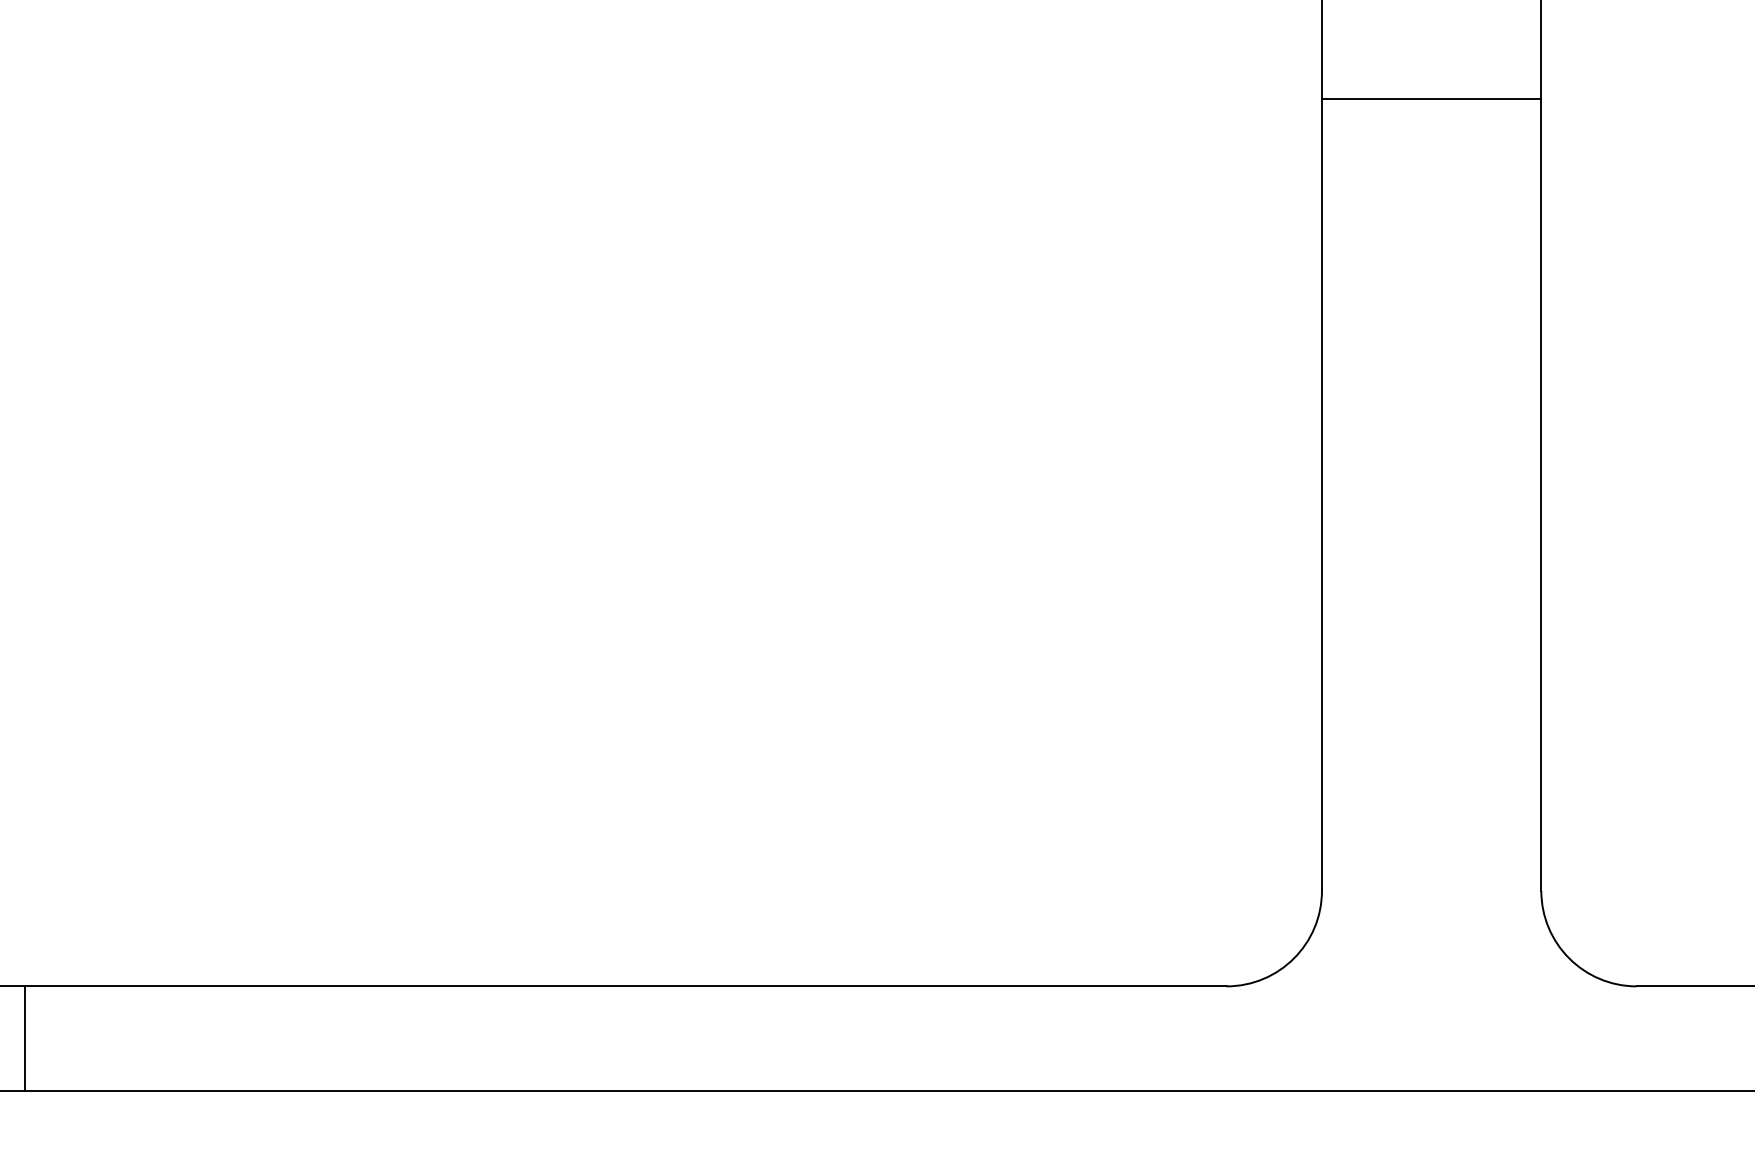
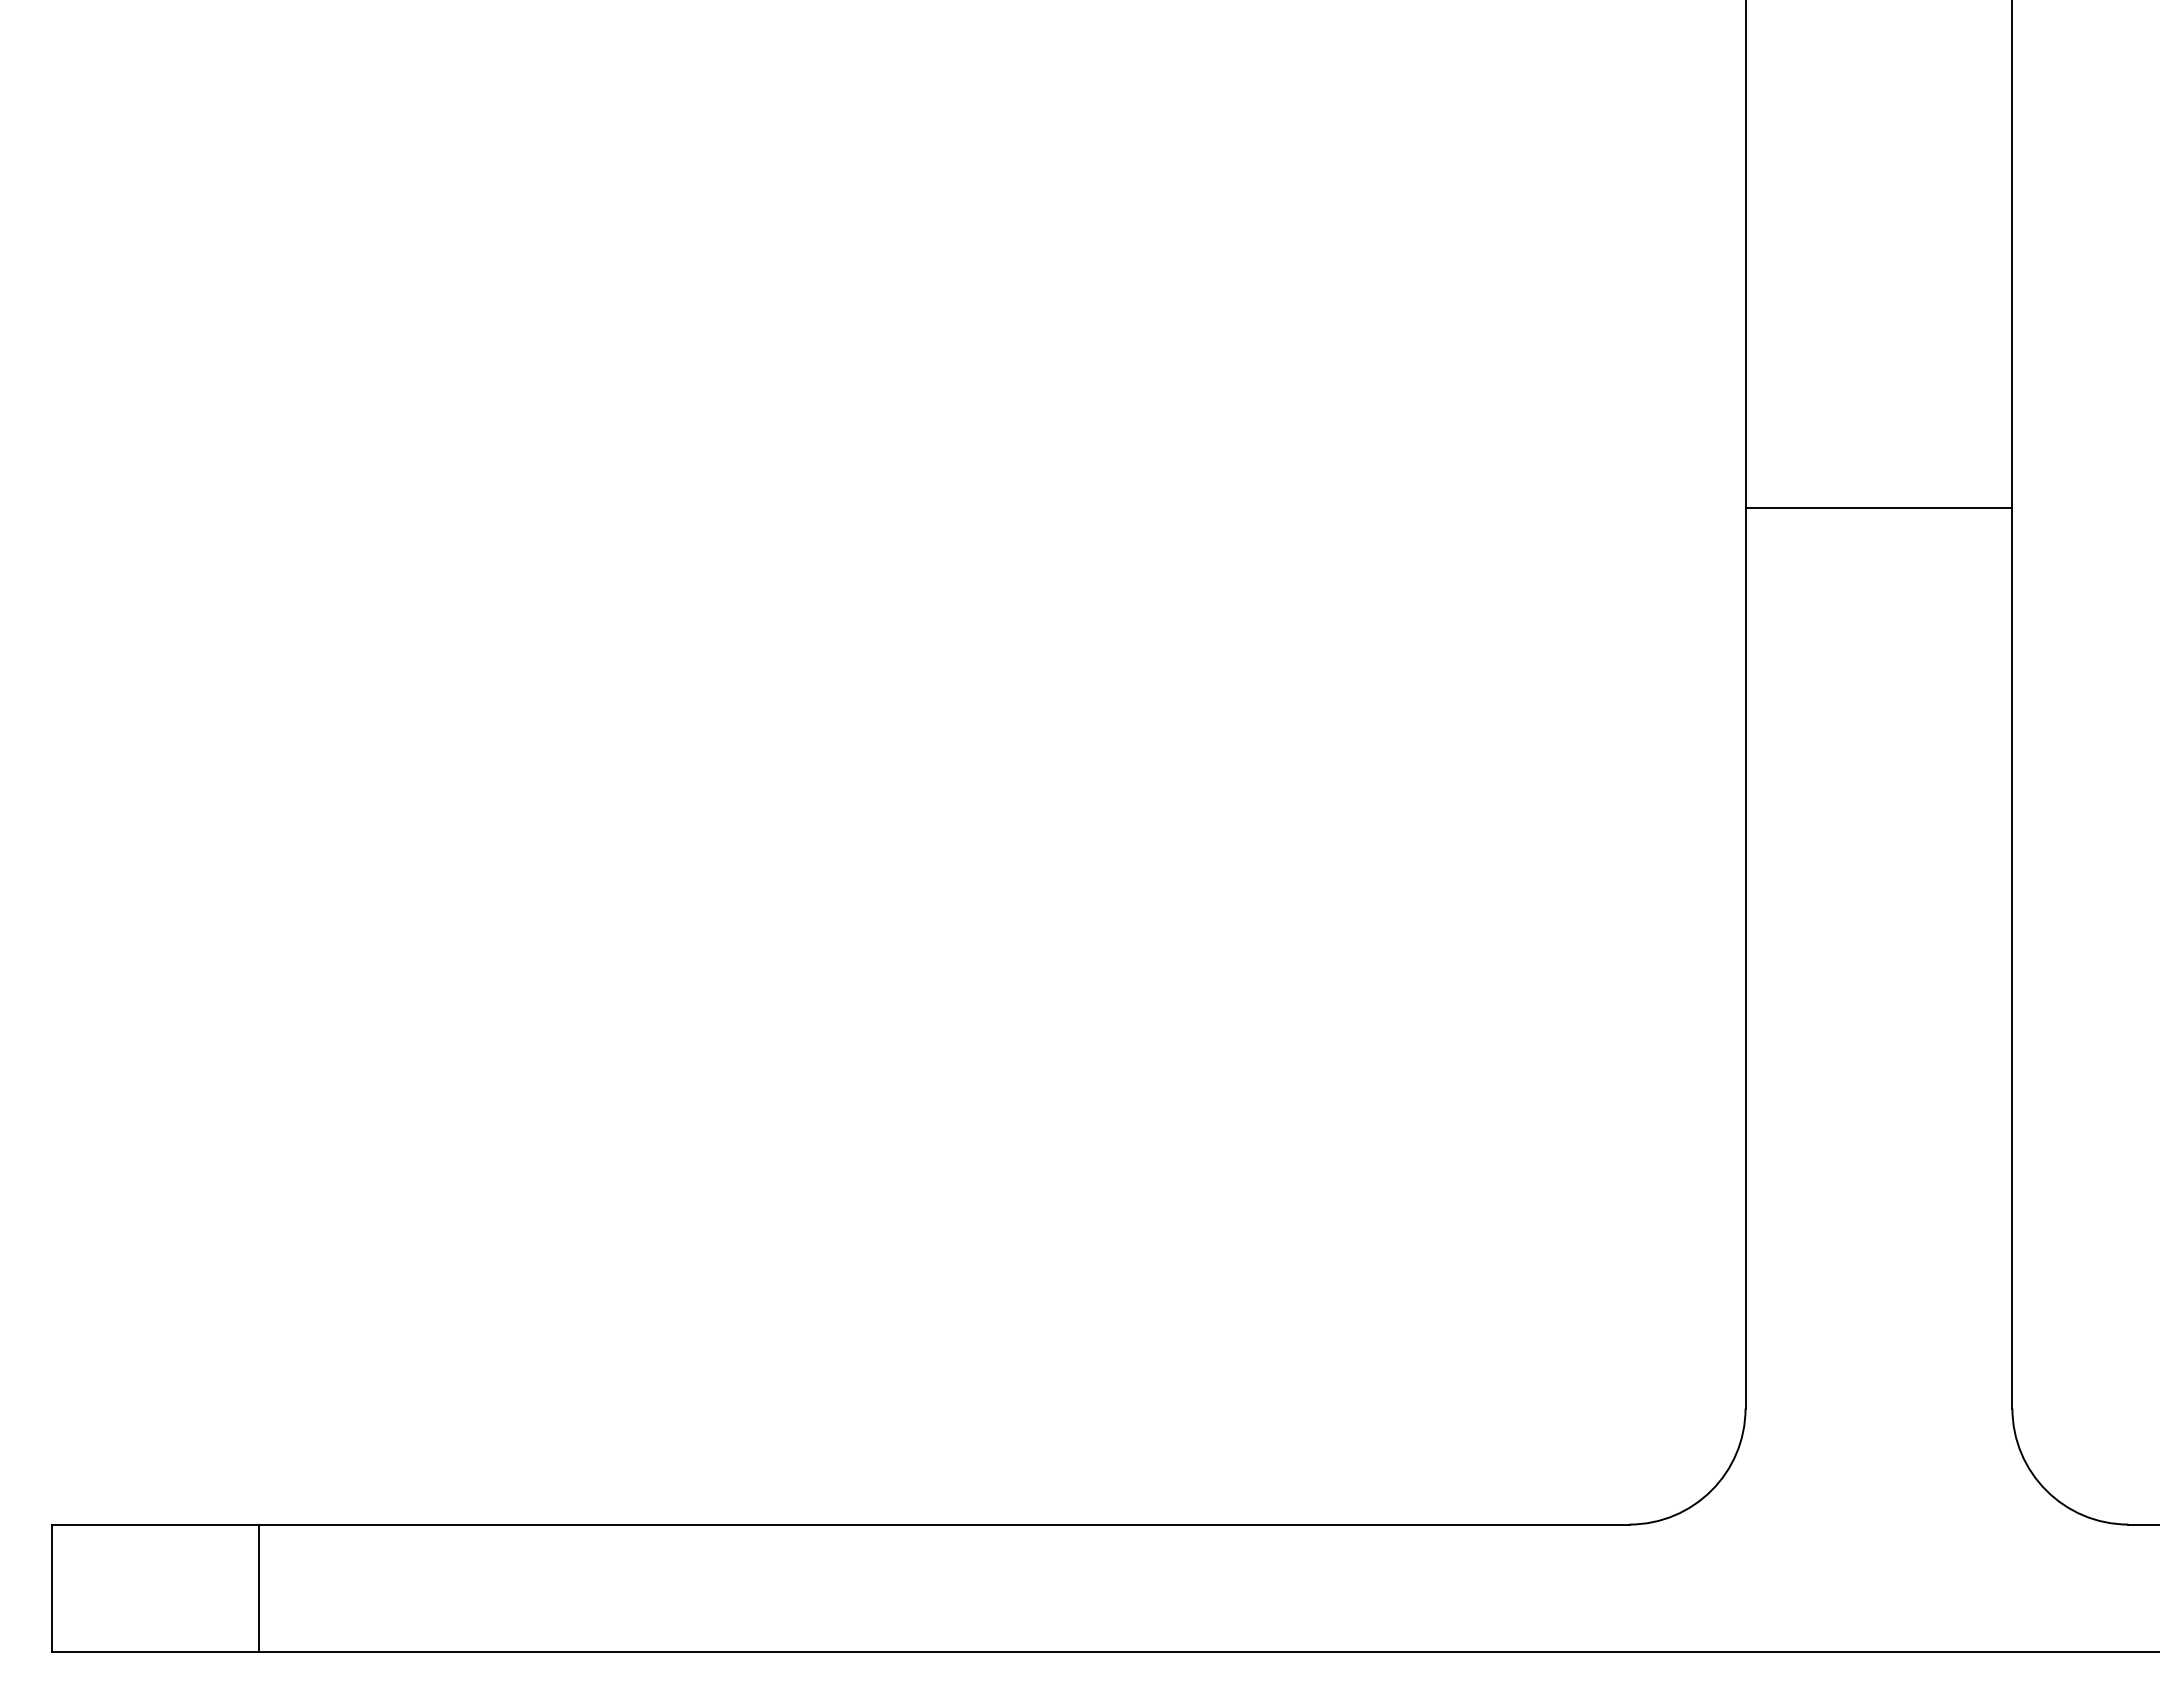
line: (1431, 99) -> (1878, 507), moved
line: (24, 1038) -> (258, 1588), moved

